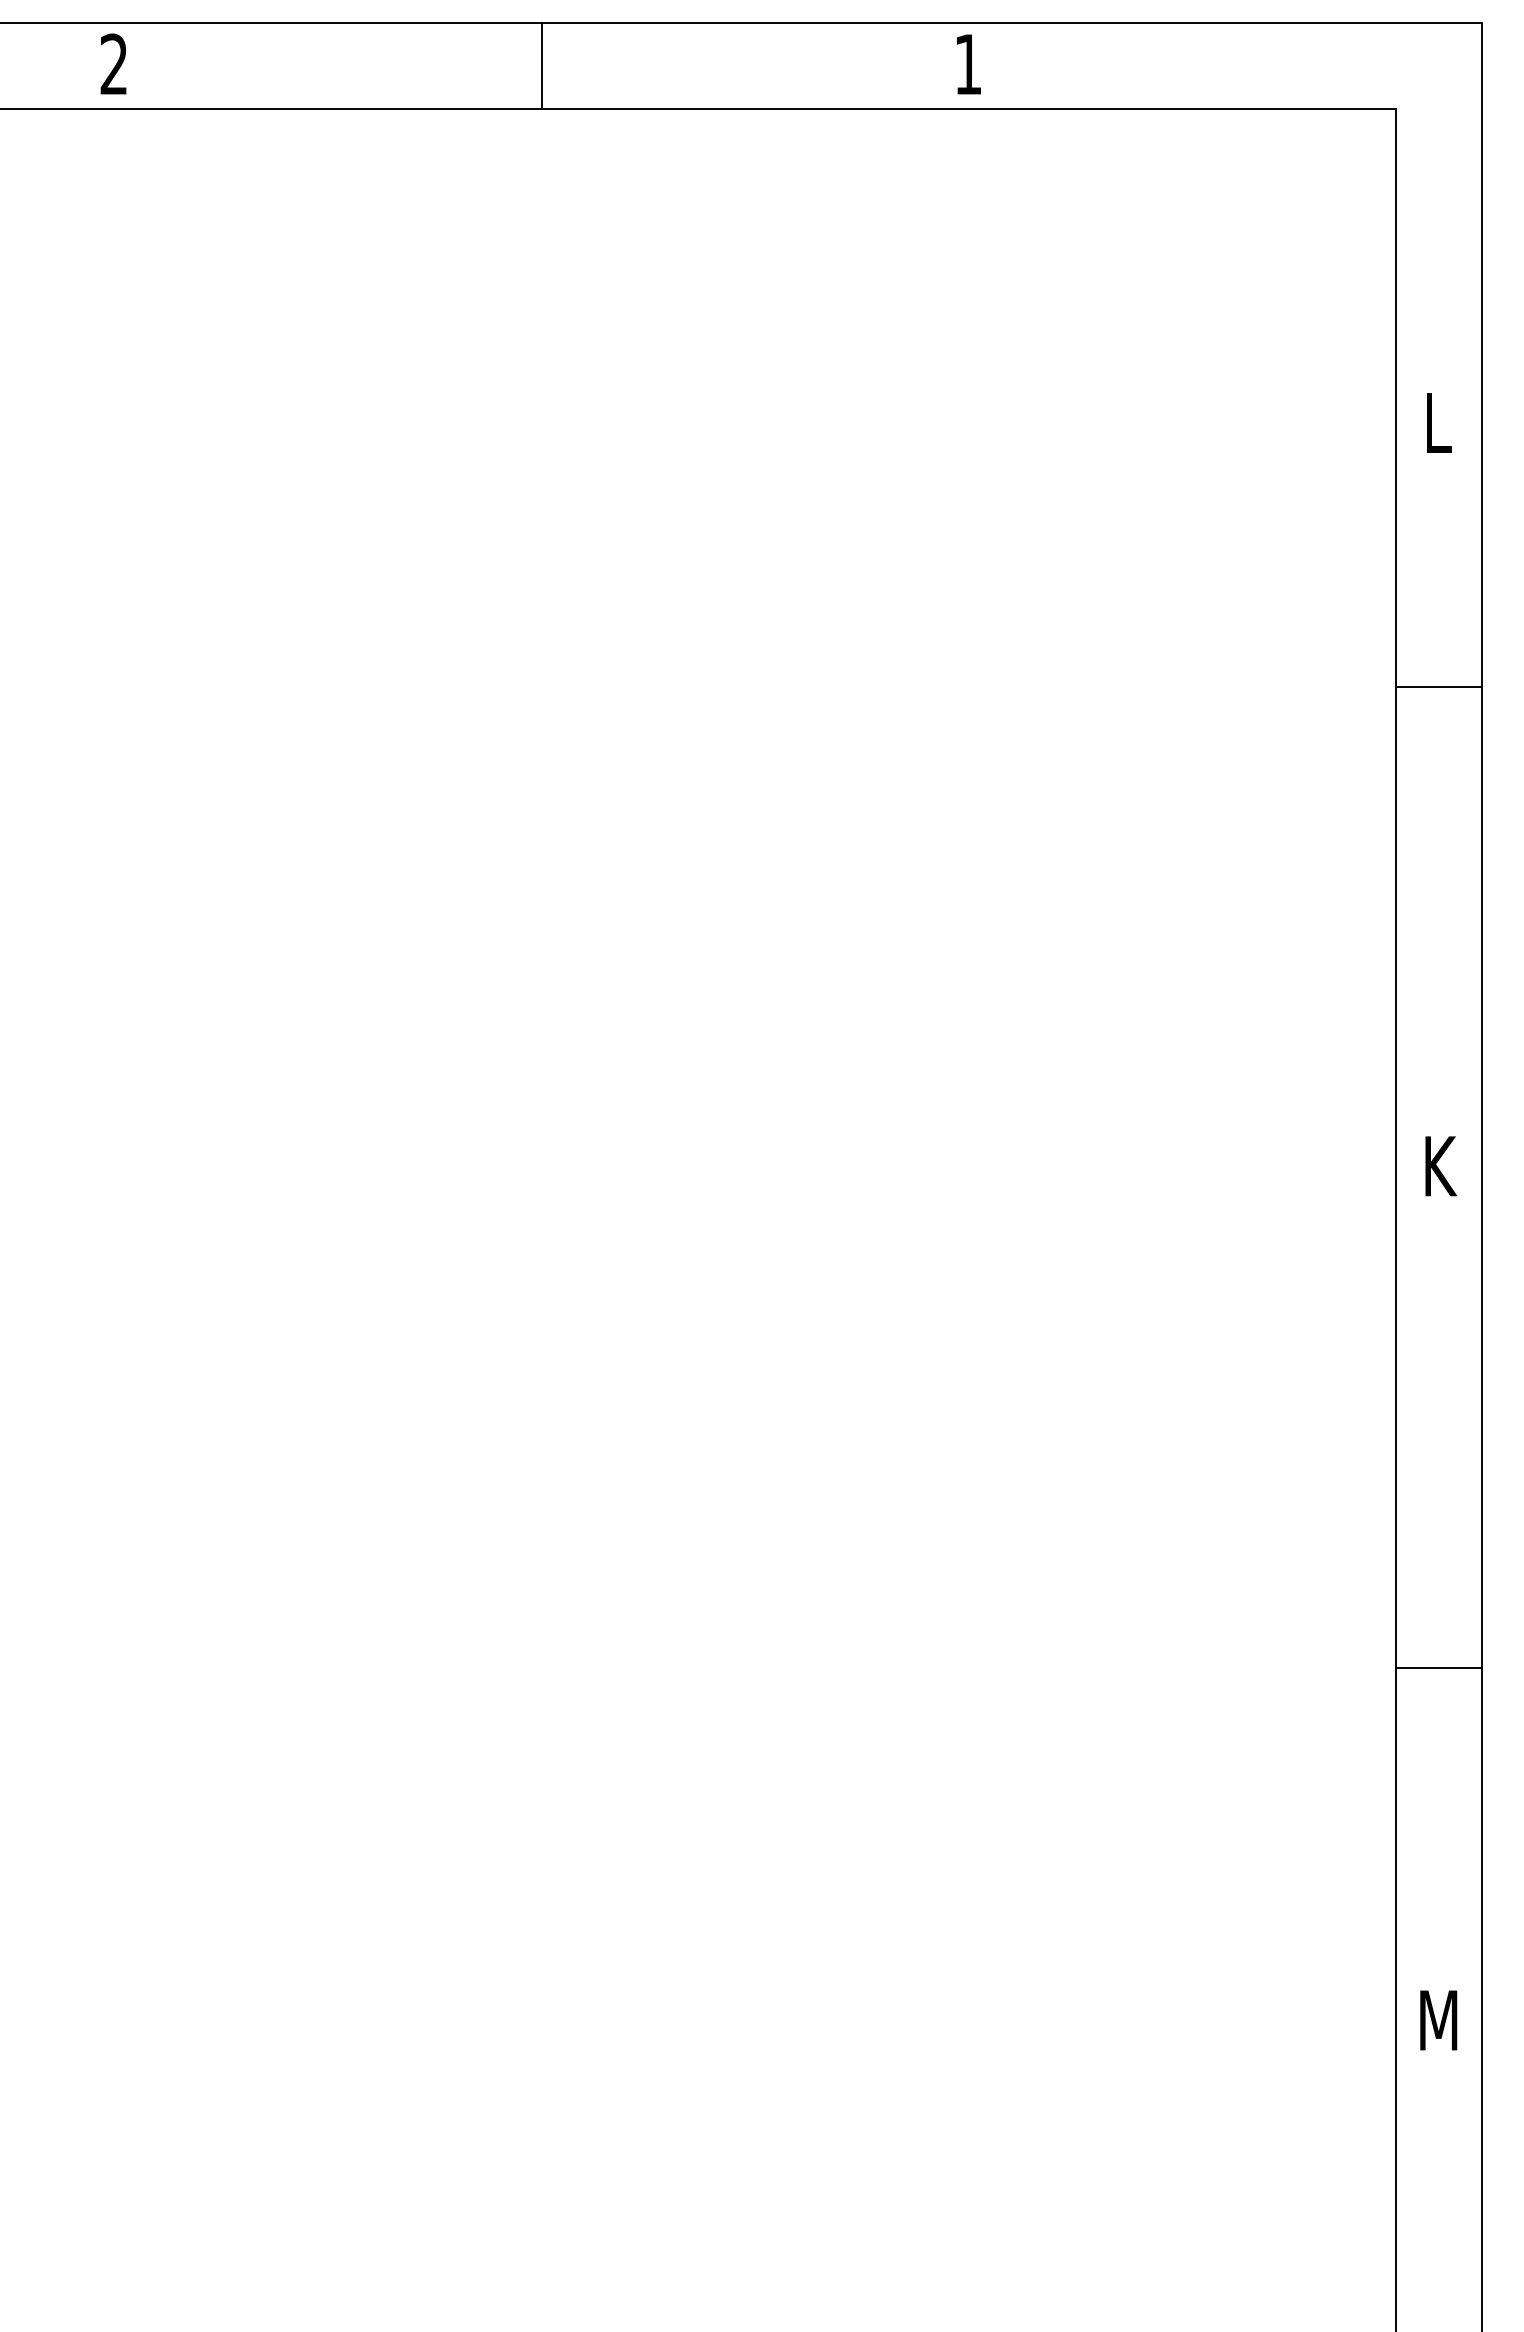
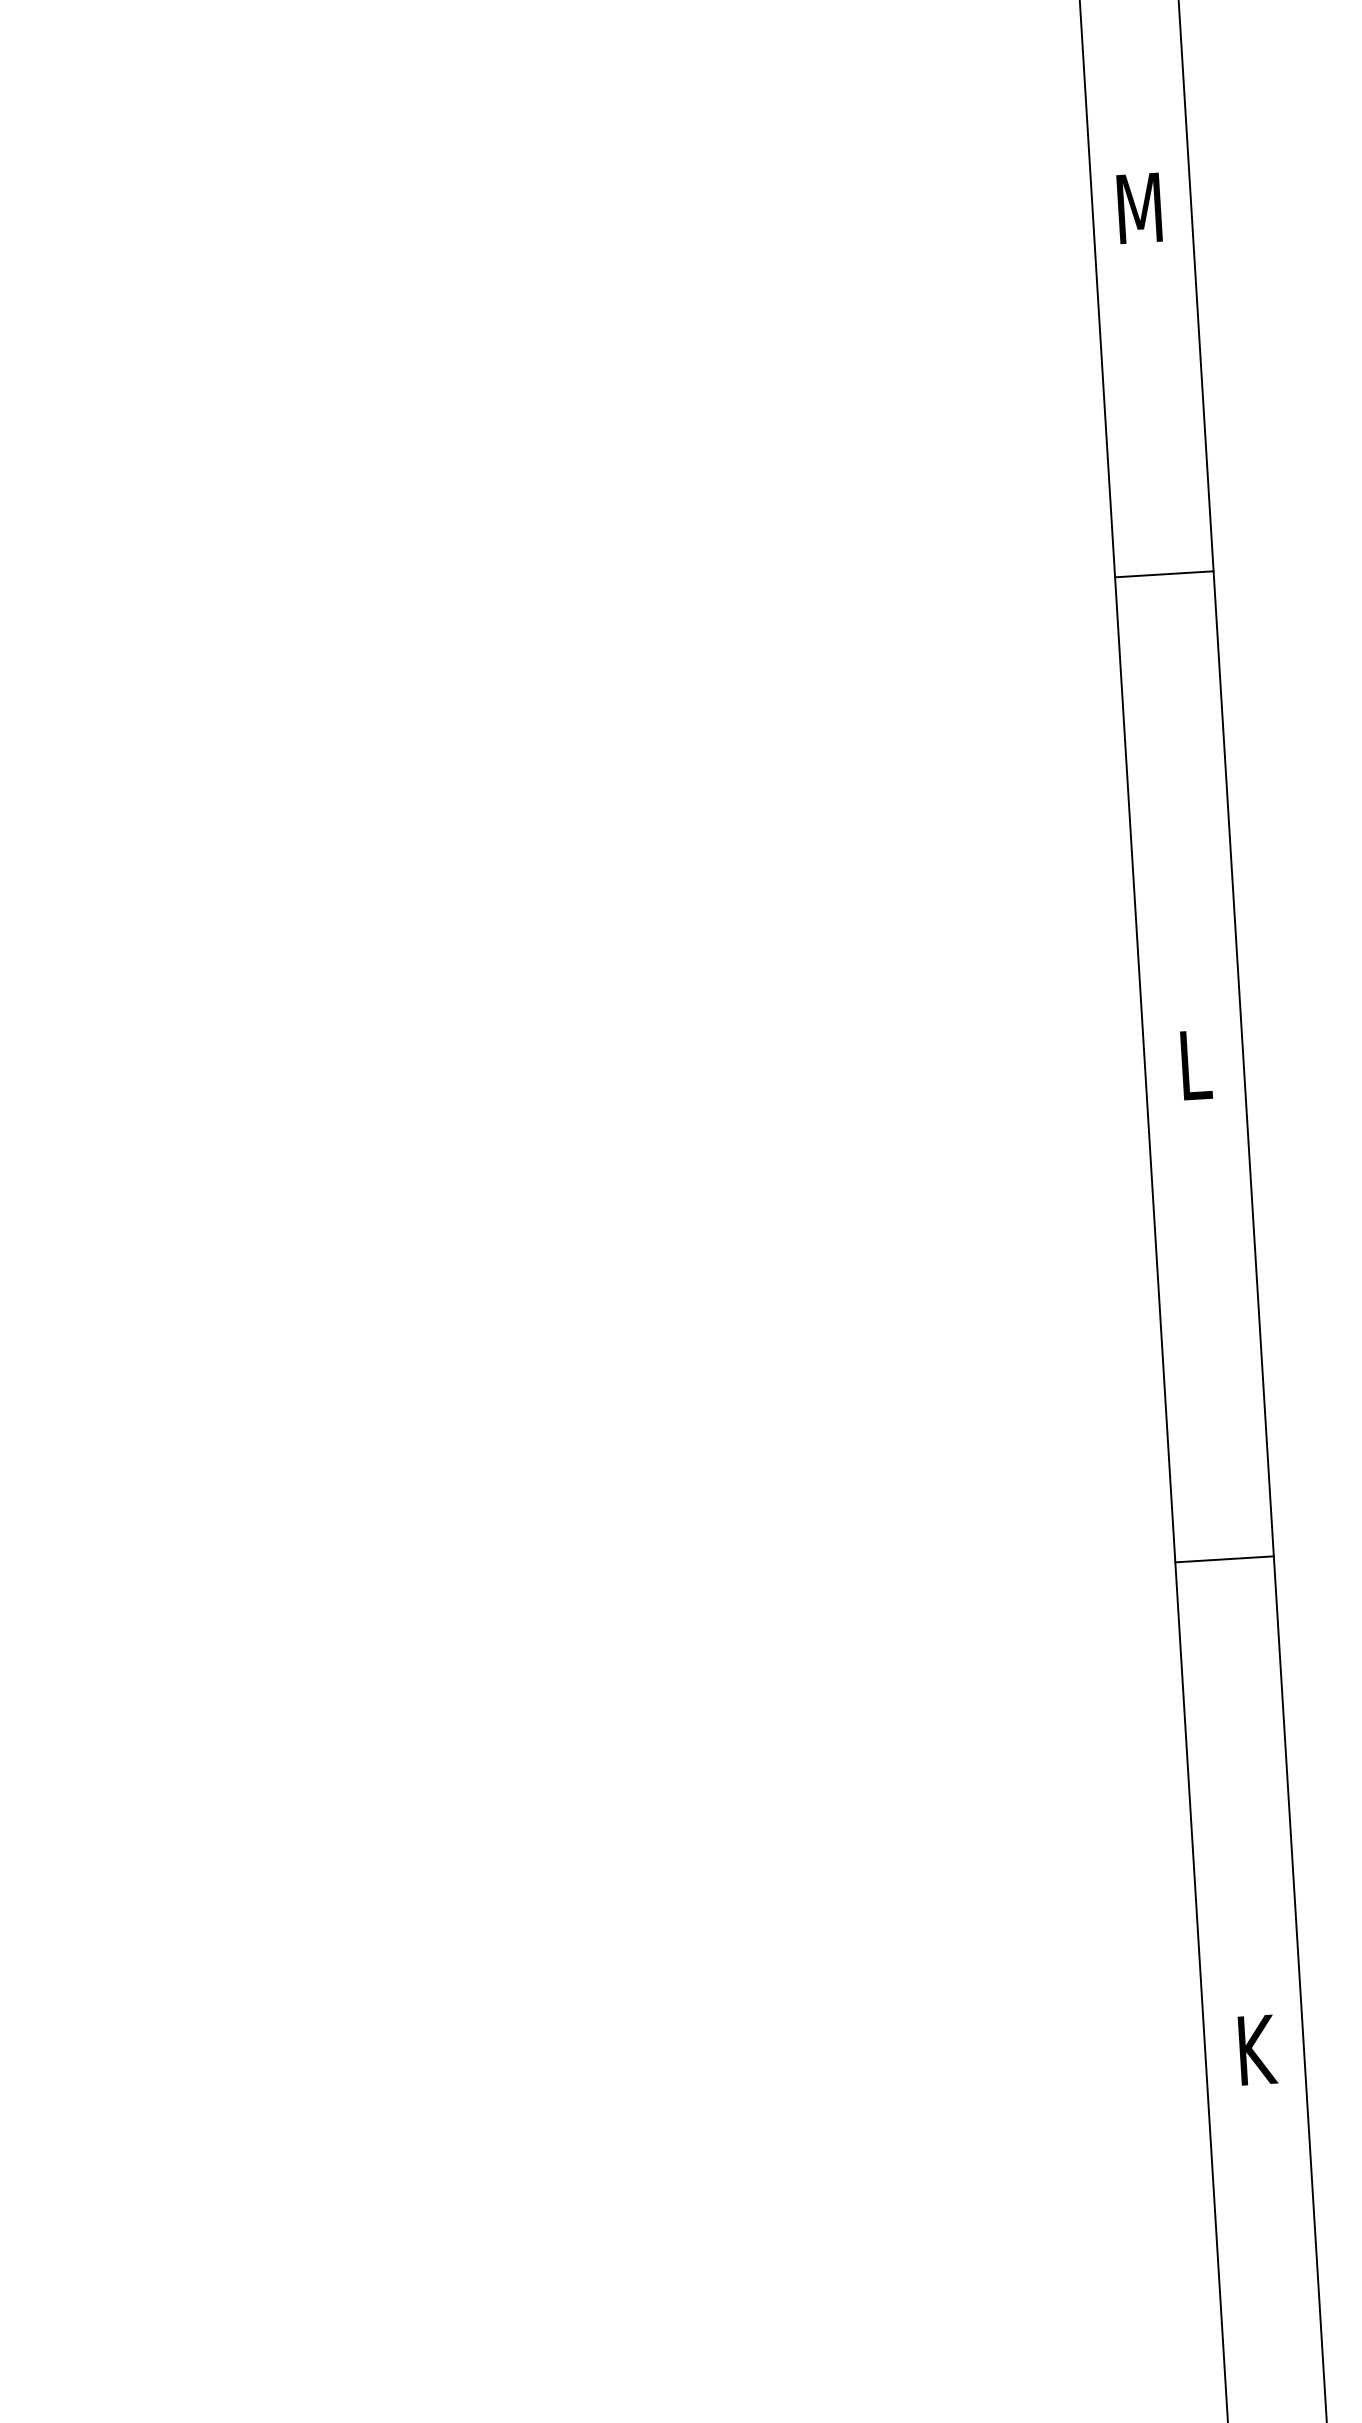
text: (1436, 423) -> (1139, 208), L -> M
line: (1438, 686) -> (1163, 574), moved
text: (1441, 1166) -> (1197, 1065), K -> L
line: (1438, 1667) -> (1224, 1559), moved
text: (1438, 2020) -> (1254, 2050), M -> K

